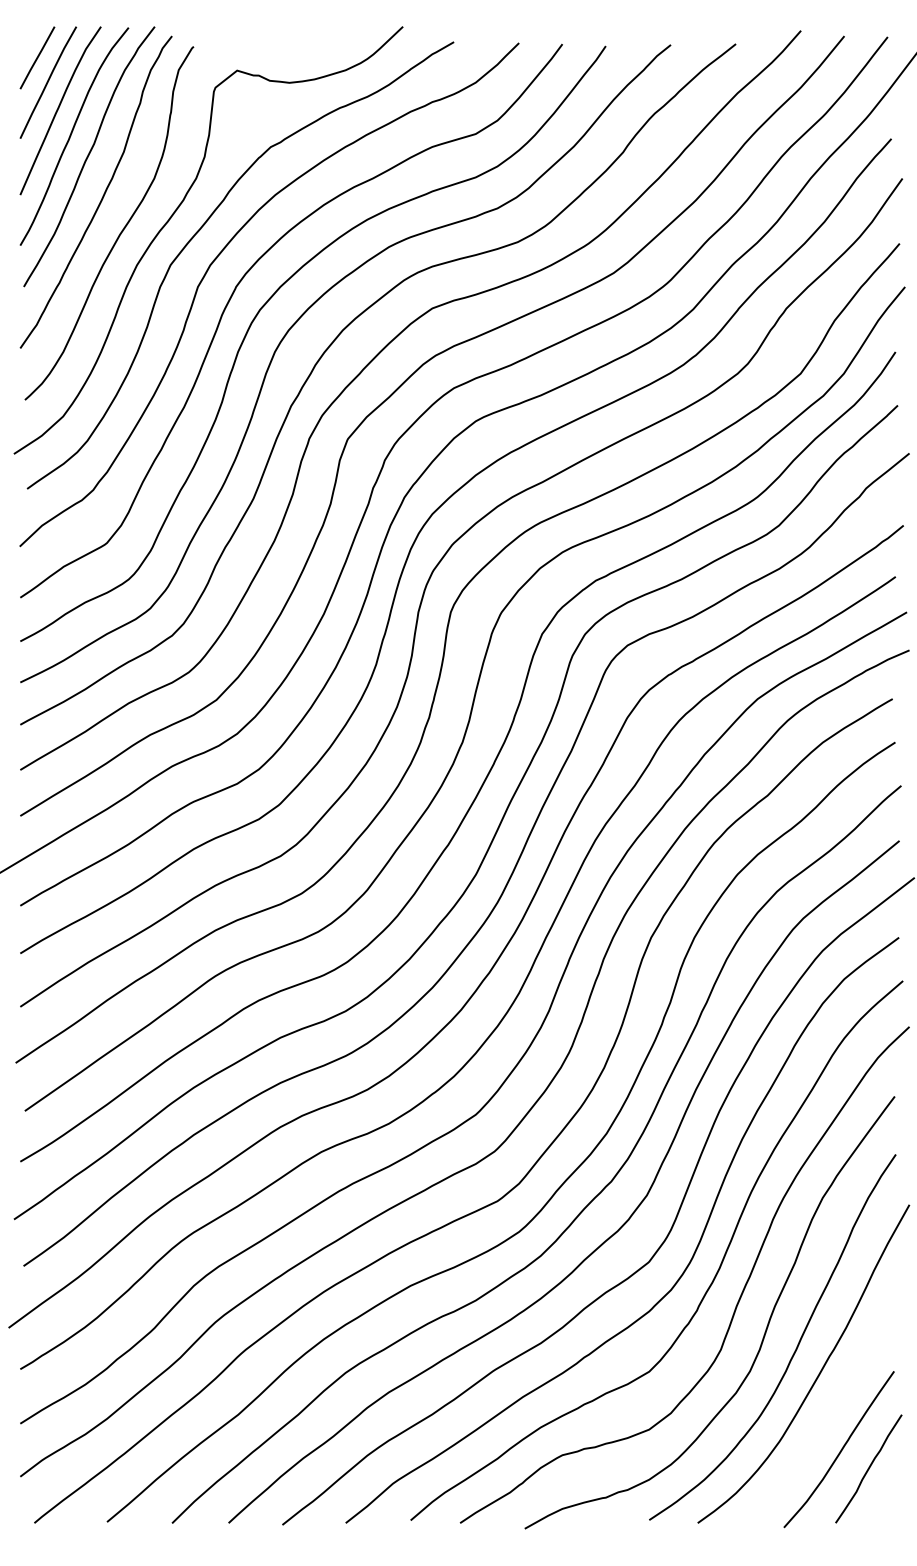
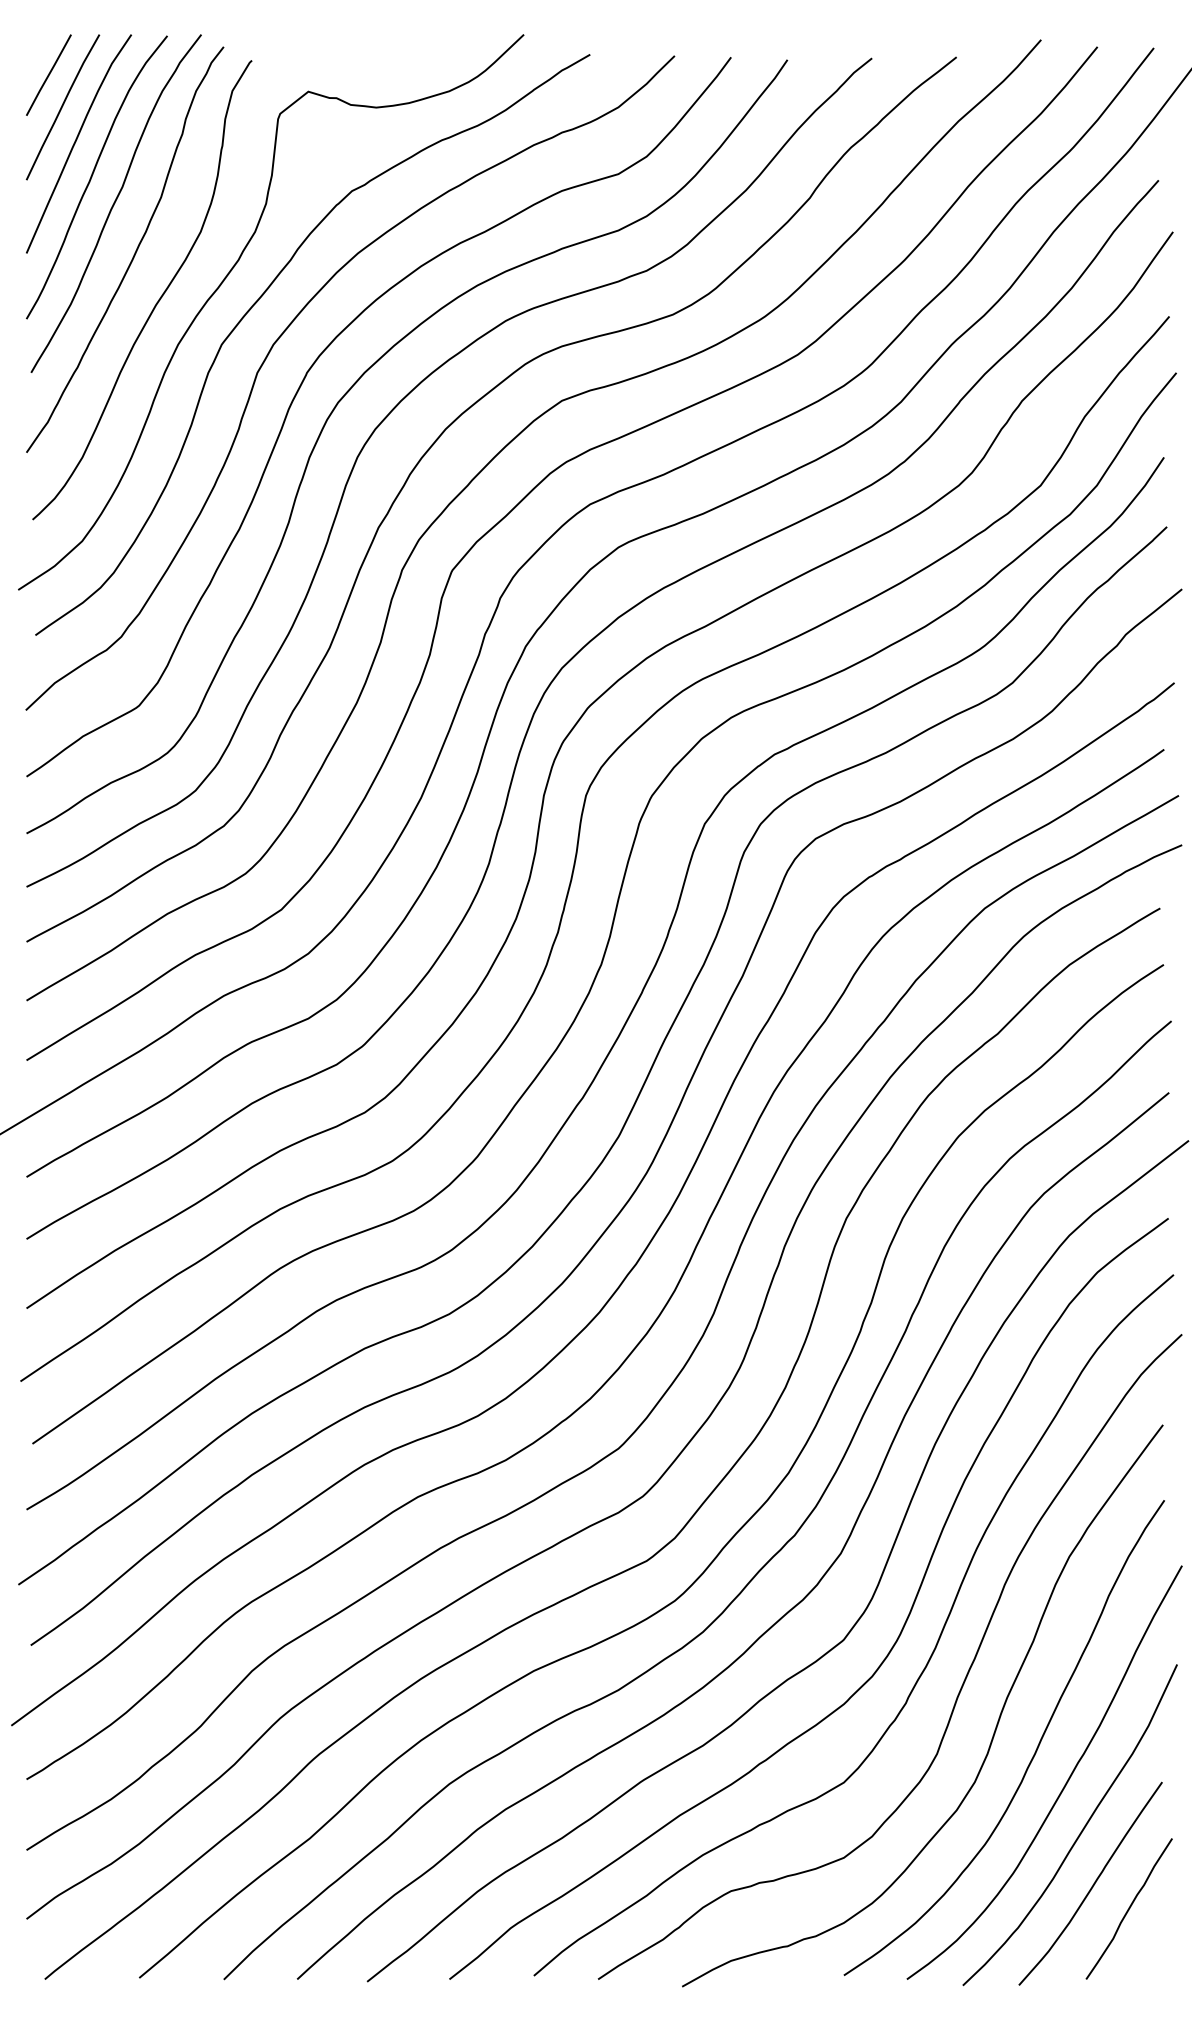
curve: (831, 1408) -> (1080, 1830), added

